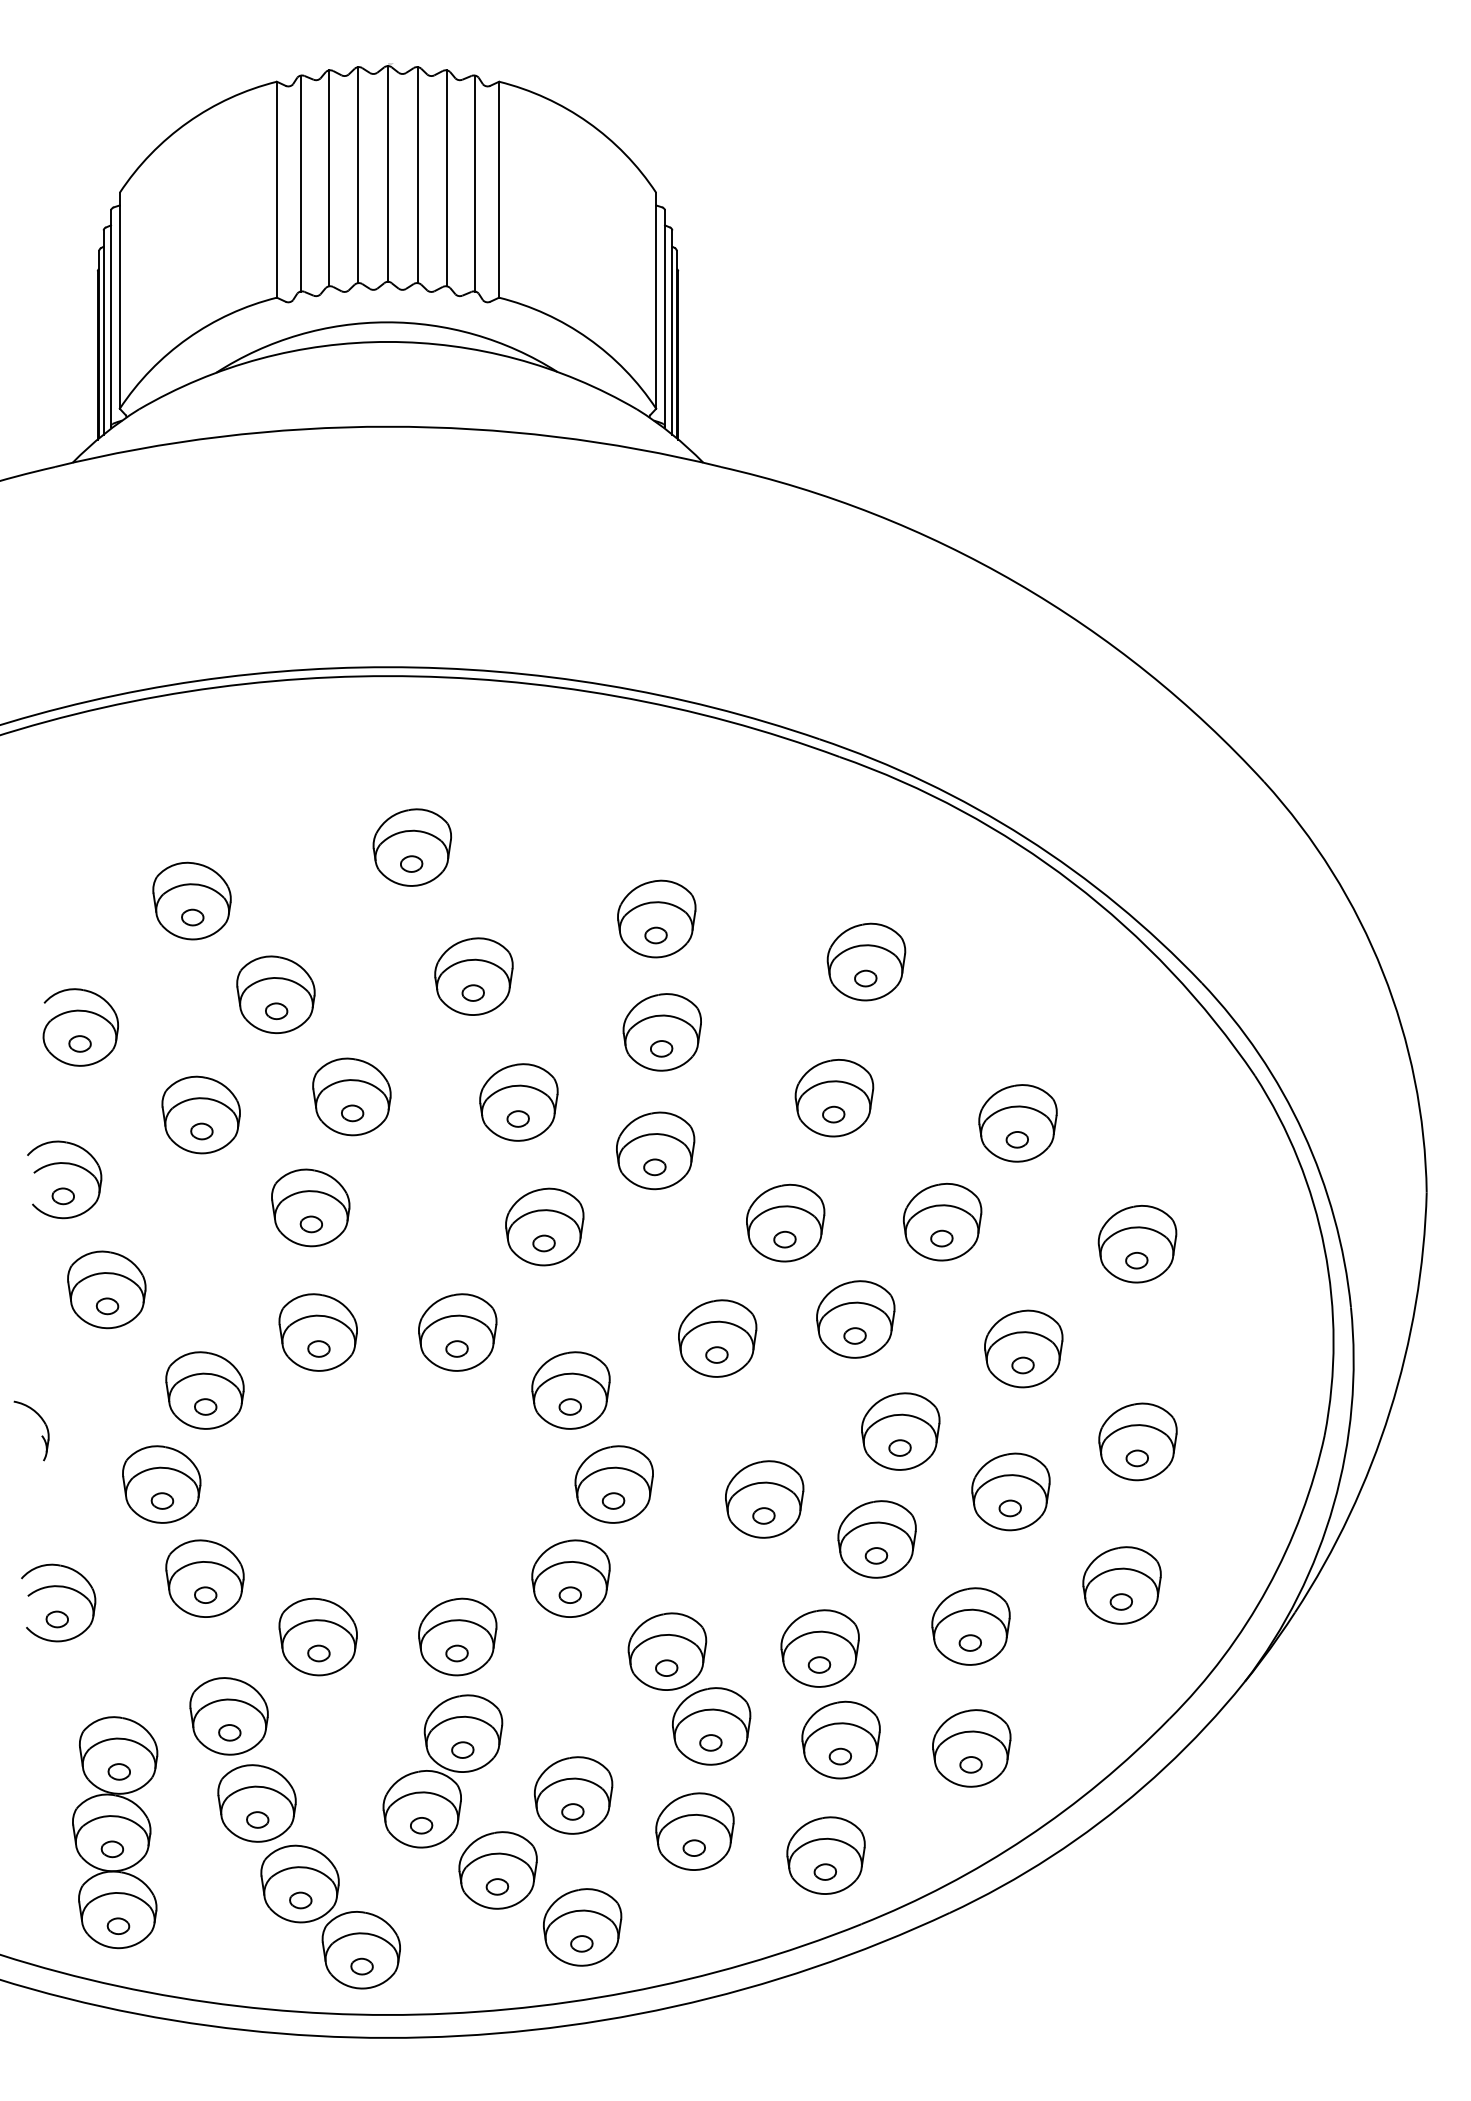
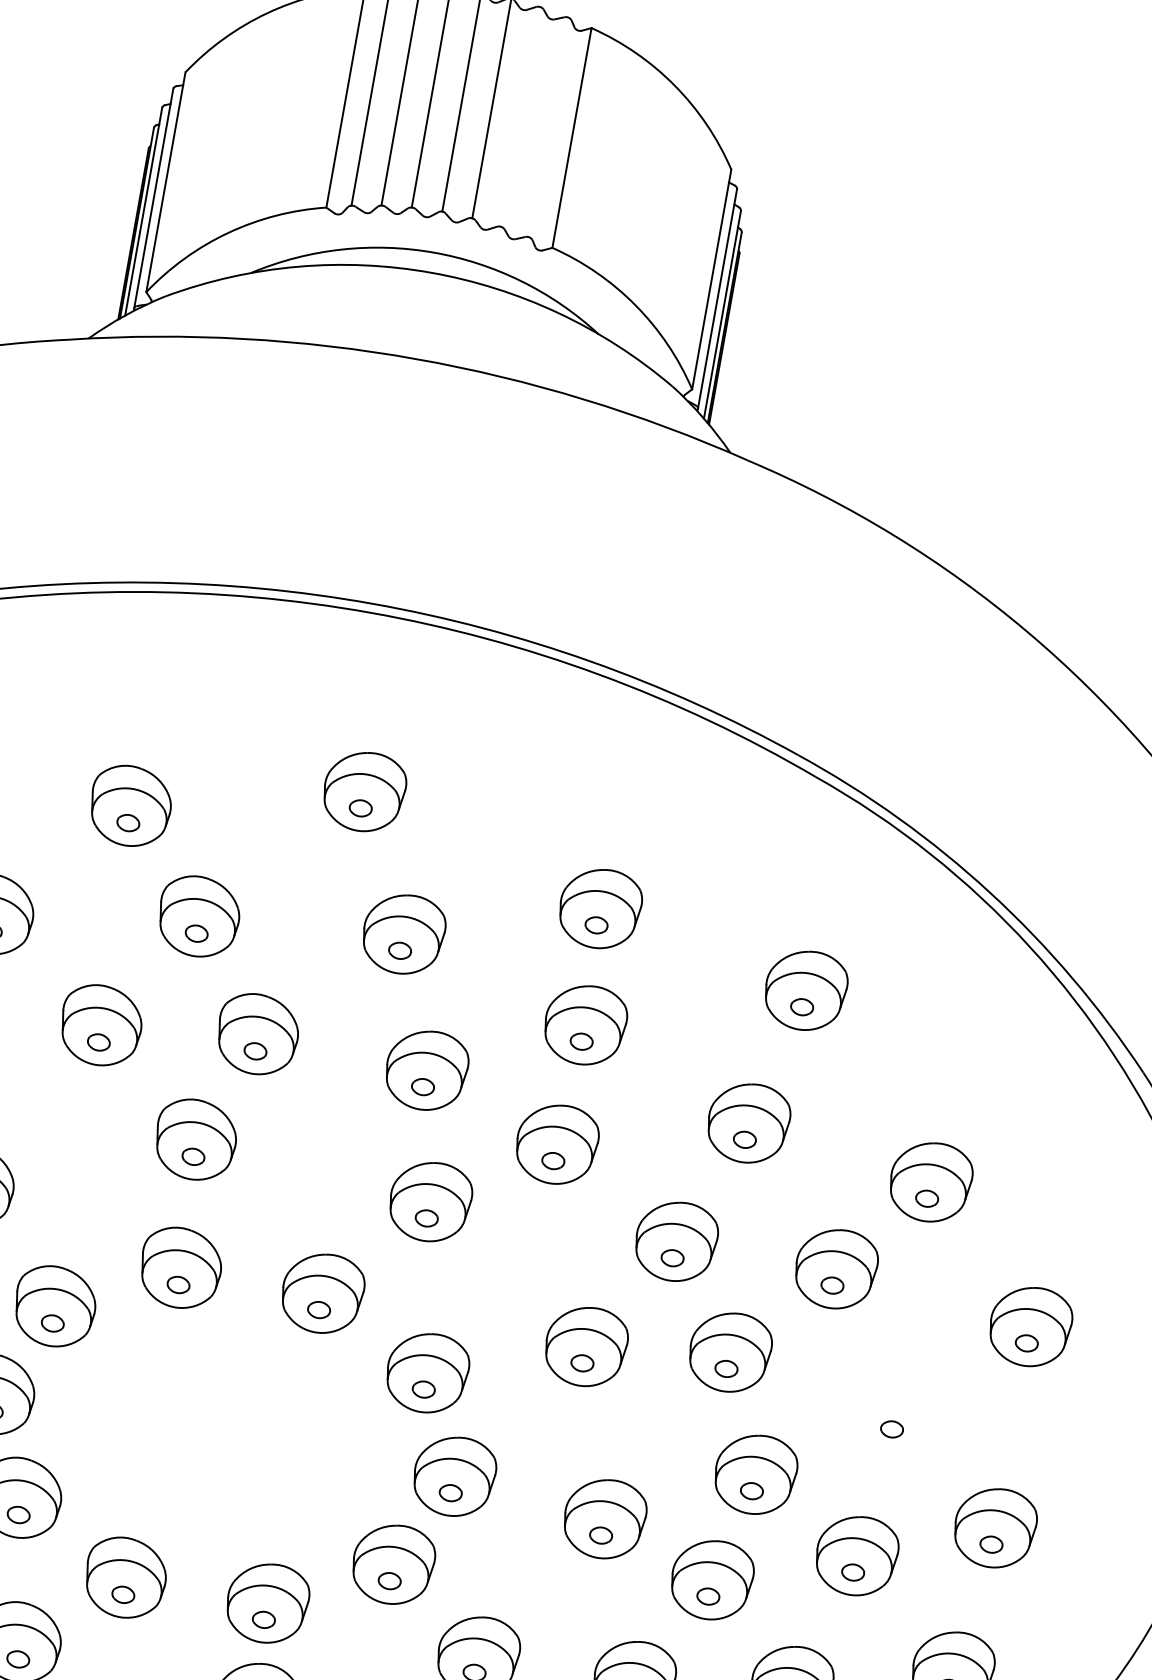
line: (446, 178) -> (520, 117), removed
line: (475, 183) -> (549, 127), removed
part: (1023, 1348) -> (895, 1412), removed

